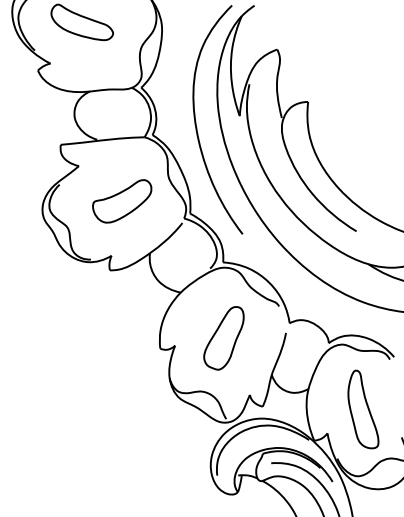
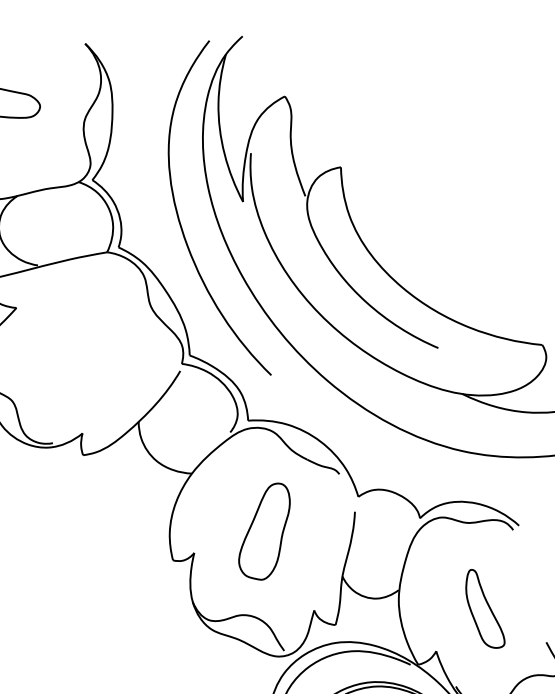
part: (122, 201) -> (87, 351), removed
part: (363, 409) -> (484, 608), size x0.7

